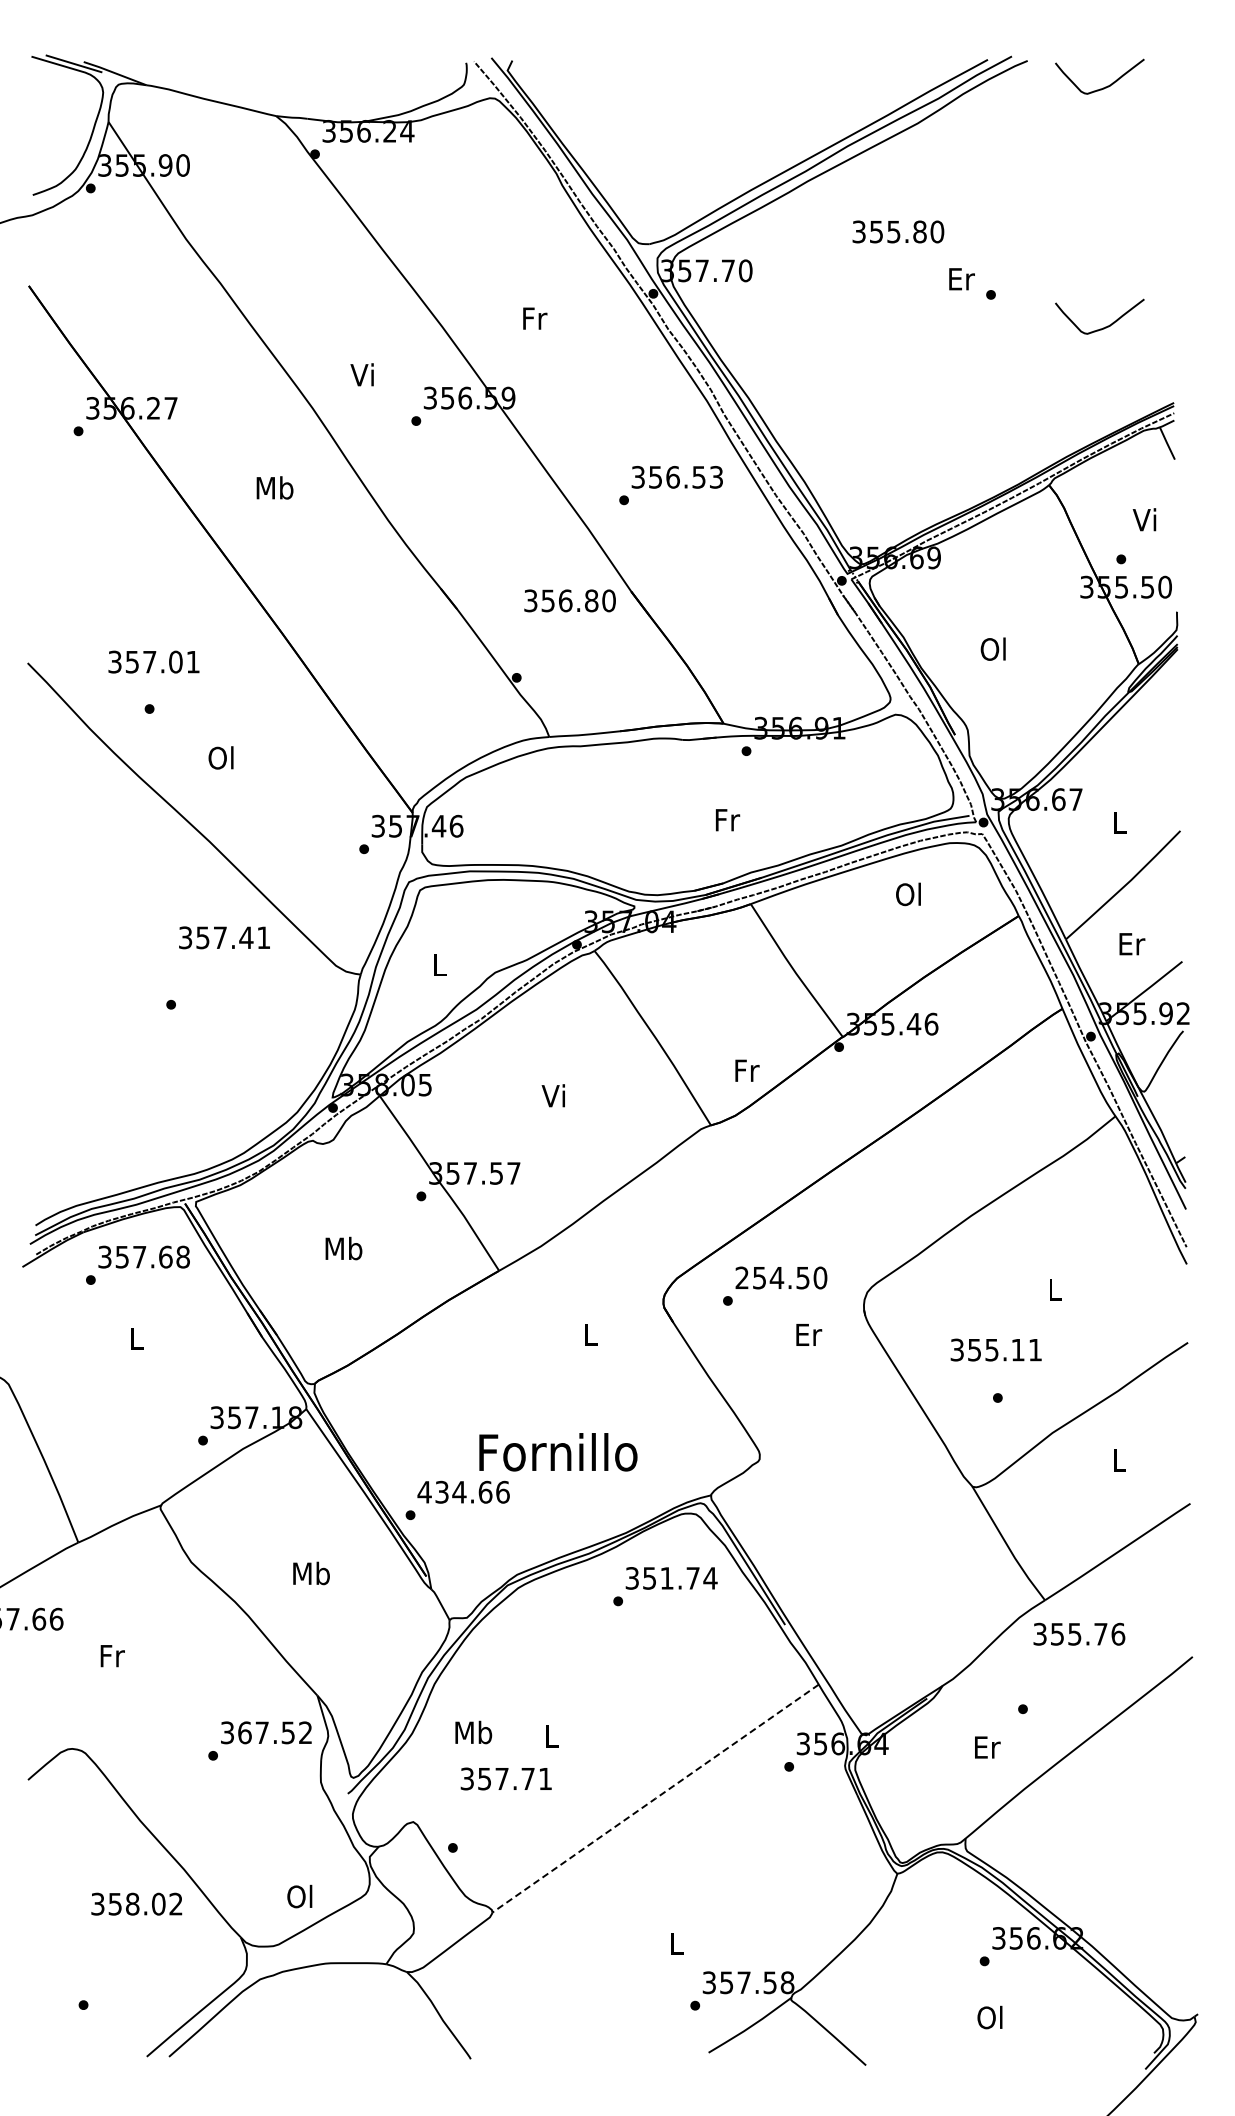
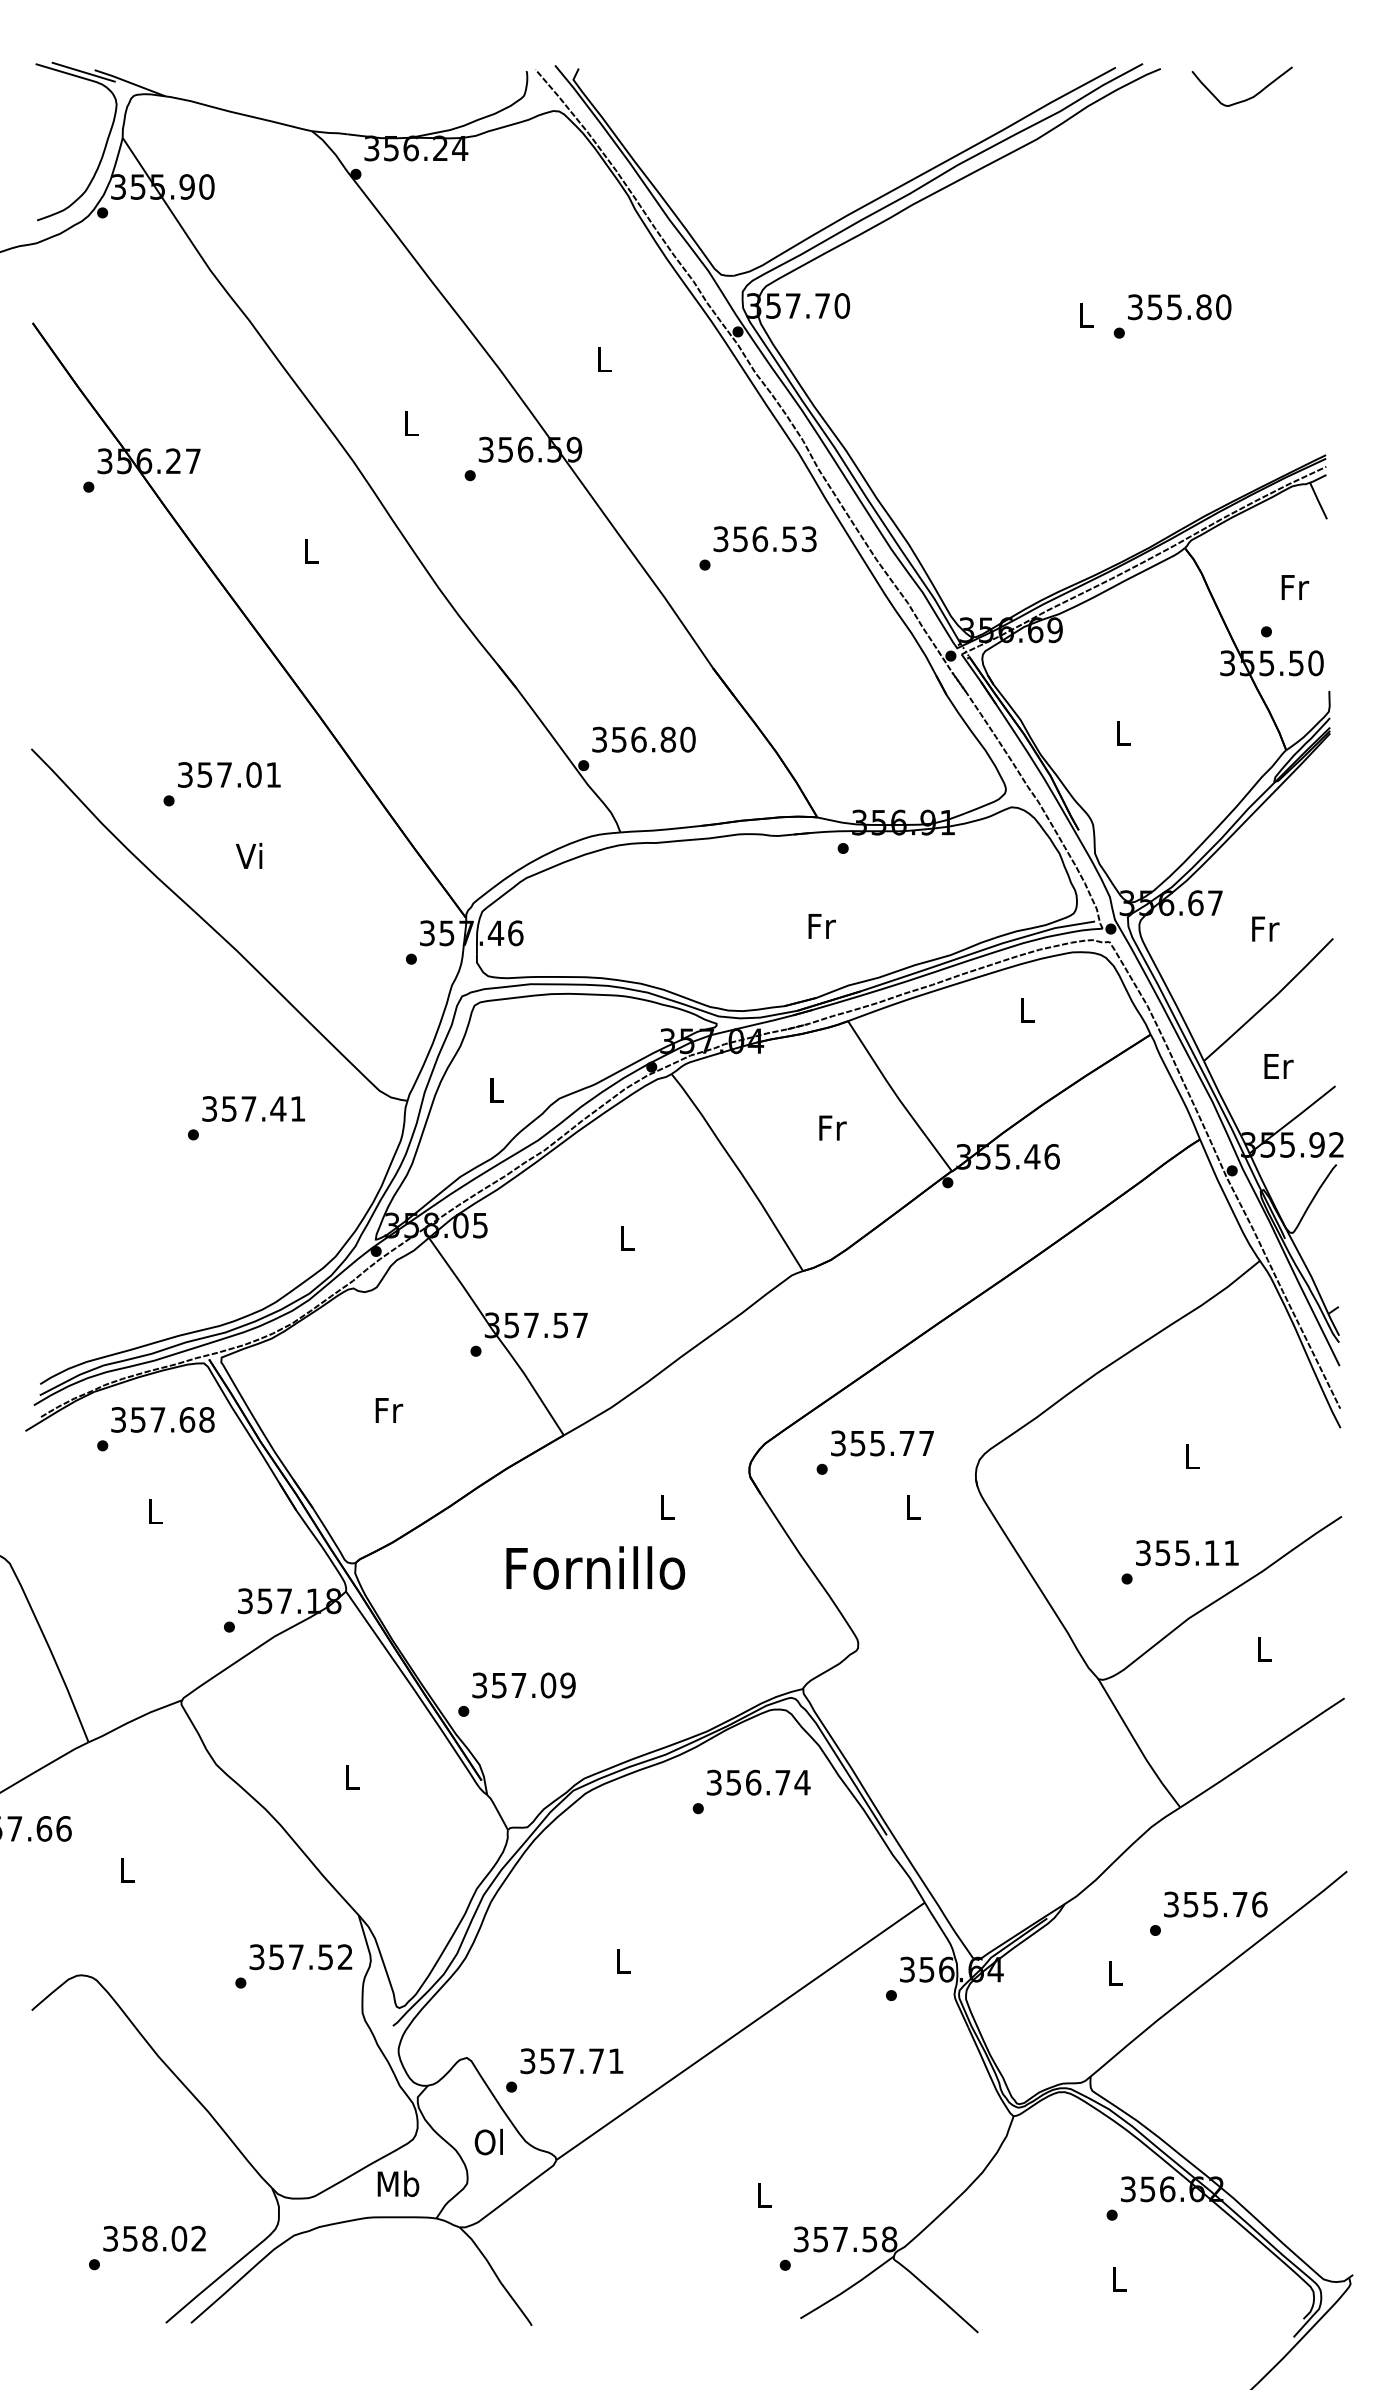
text: (898, 231) -> (1179, 306), moved
text: (961, 279) -> (1086, 315), Er -> L
text: (535, 318) -> (604, 359), Fr -> L
curve: (1105, 326) -> (1248, 368), removed
text: (361, 374) -> (408, 423), Vi -> L
text: (274, 487) -> (310, 550), Mb -> L
text: (1145, 519) -> (1293, 586), Vi -> Fr
text: (569, 600) -> (643, 739), moved
text: (992, 648) -> (1121, 732), Ol -> L
text: (153, 661) -> (228, 774), moved
text: (220, 757) -> (249, 855), Ol -> Vi
text: (1120, 822) -> (1265, 929), L -> Fr
text: (908, 894) -> (1026, 1010), Ol -> L
text: (224, 937) -> (253, 1108), moved
text: (747, 1070) -> (833, 1127), moved
text: (552, 1095) -> (624, 1237), Vi -> L
text: (343, 1248) -> (388, 1410), Mb -> Fr
text: (781, 1277) -> (882, 1442), 254.50 -> 355.77
text: (809, 1334) -> (914, 1507), Er -> L
text: (995, 1349) -> (1186, 1552), moved
text: (558, 1452) -> (595, 1568), moved
text: (463, 1491) -> (523, 1684), 434.66 -> 357.09
text: (311, 1573) -> (351, 1777), Mb -> L
text: (667, 1578) -> (753, 1782), 351.74 -> 356.74
text: (1079, 1633) -> (1215, 1903), moved
text: (112, 1656) -> (127, 1870), Fr -> L
text: (244, 1732) -> (276, 1956), 367.52 -> 357.52
text: (473, 1732) -> (398, 2183), moved
text: (987, 1747) -> (1115, 1973), Er -> L
text: (505, 1778) -> (571, 2060), moved
line: (655, 1798) -> (740, 2031), dashed -> solid
text: (299, 1896) -> (488, 2142), moved
text: (136, 1903) -> (154, 2238), moved
text: (989, 2017) -> (1117, 2278), Ol -> L

